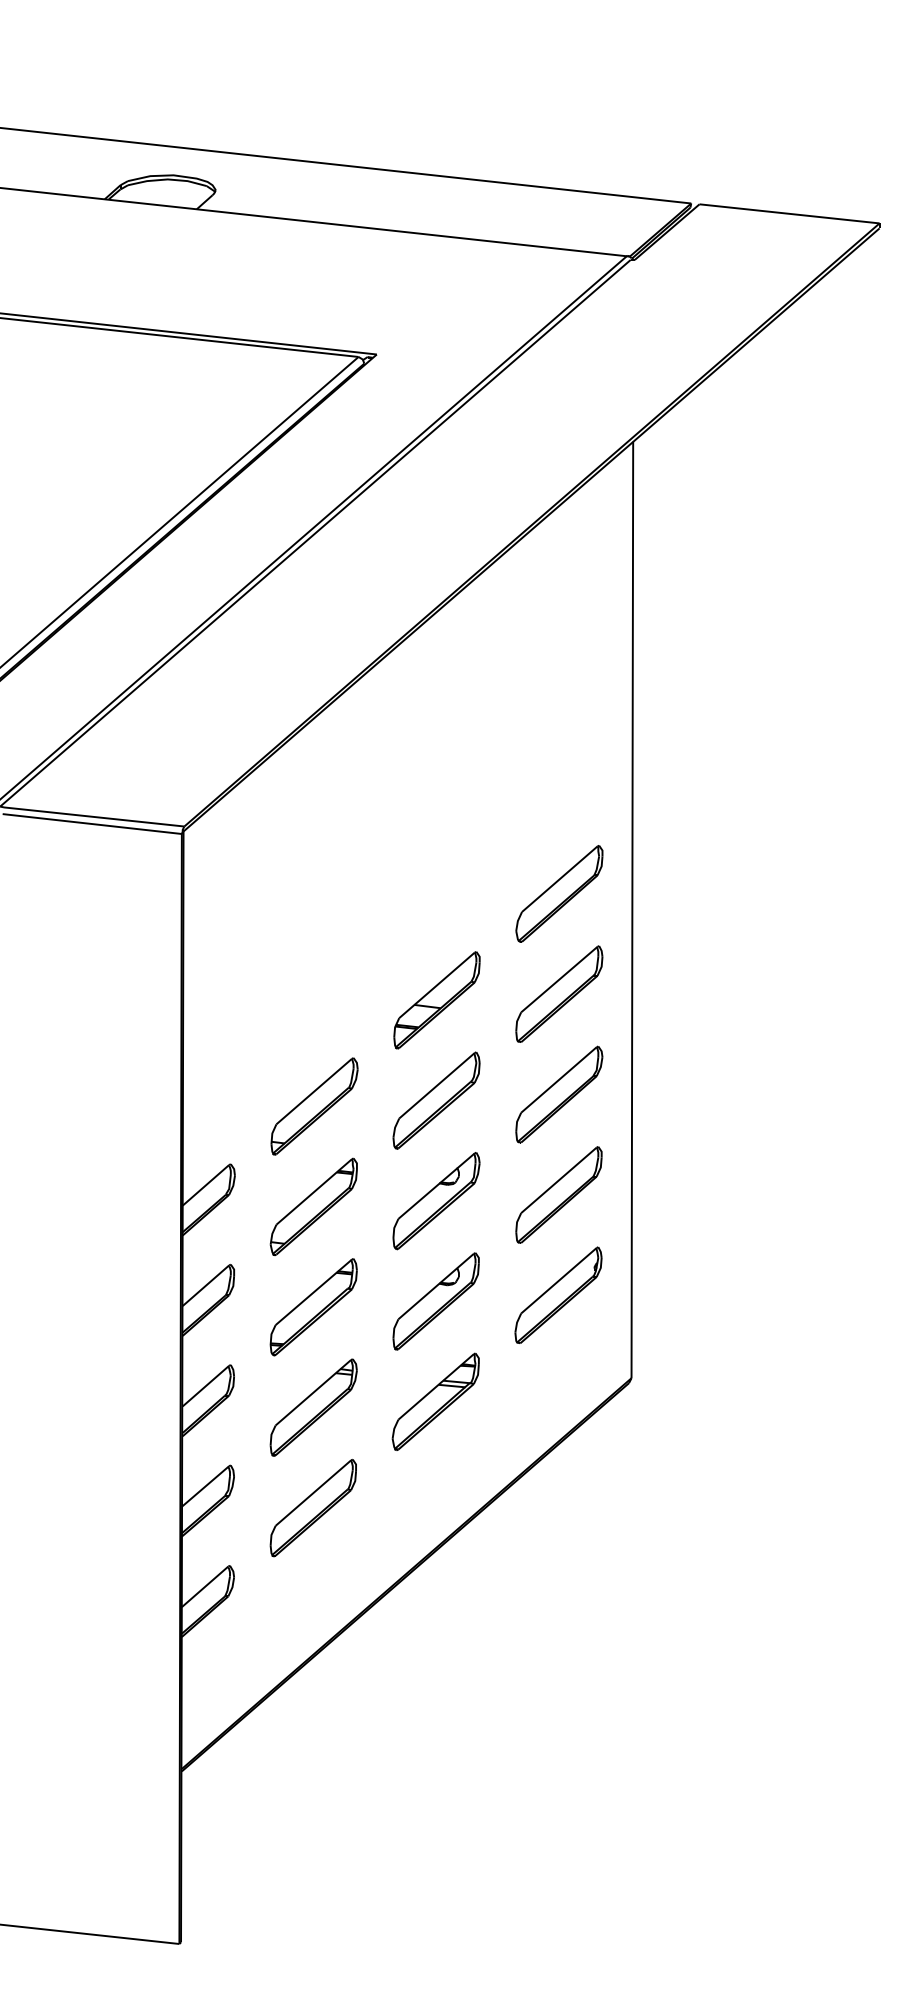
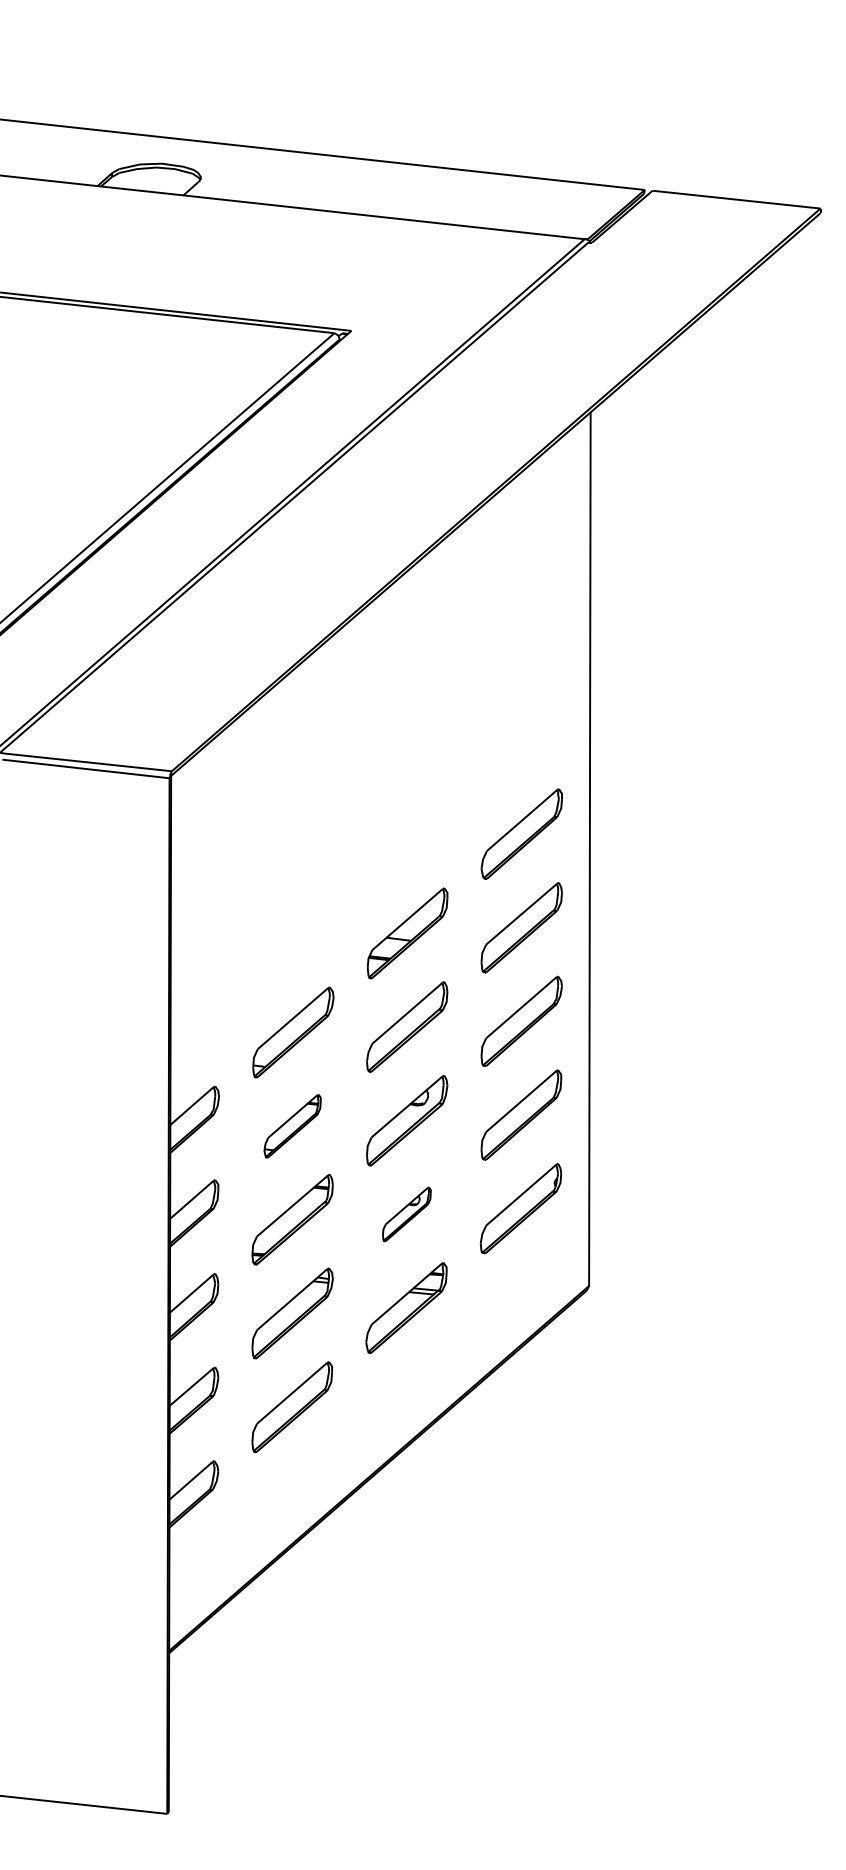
part: (313, 1207) -> (292, 1126), size x0.7
part: (435, 1301) -> (406, 1214), size x0.6

